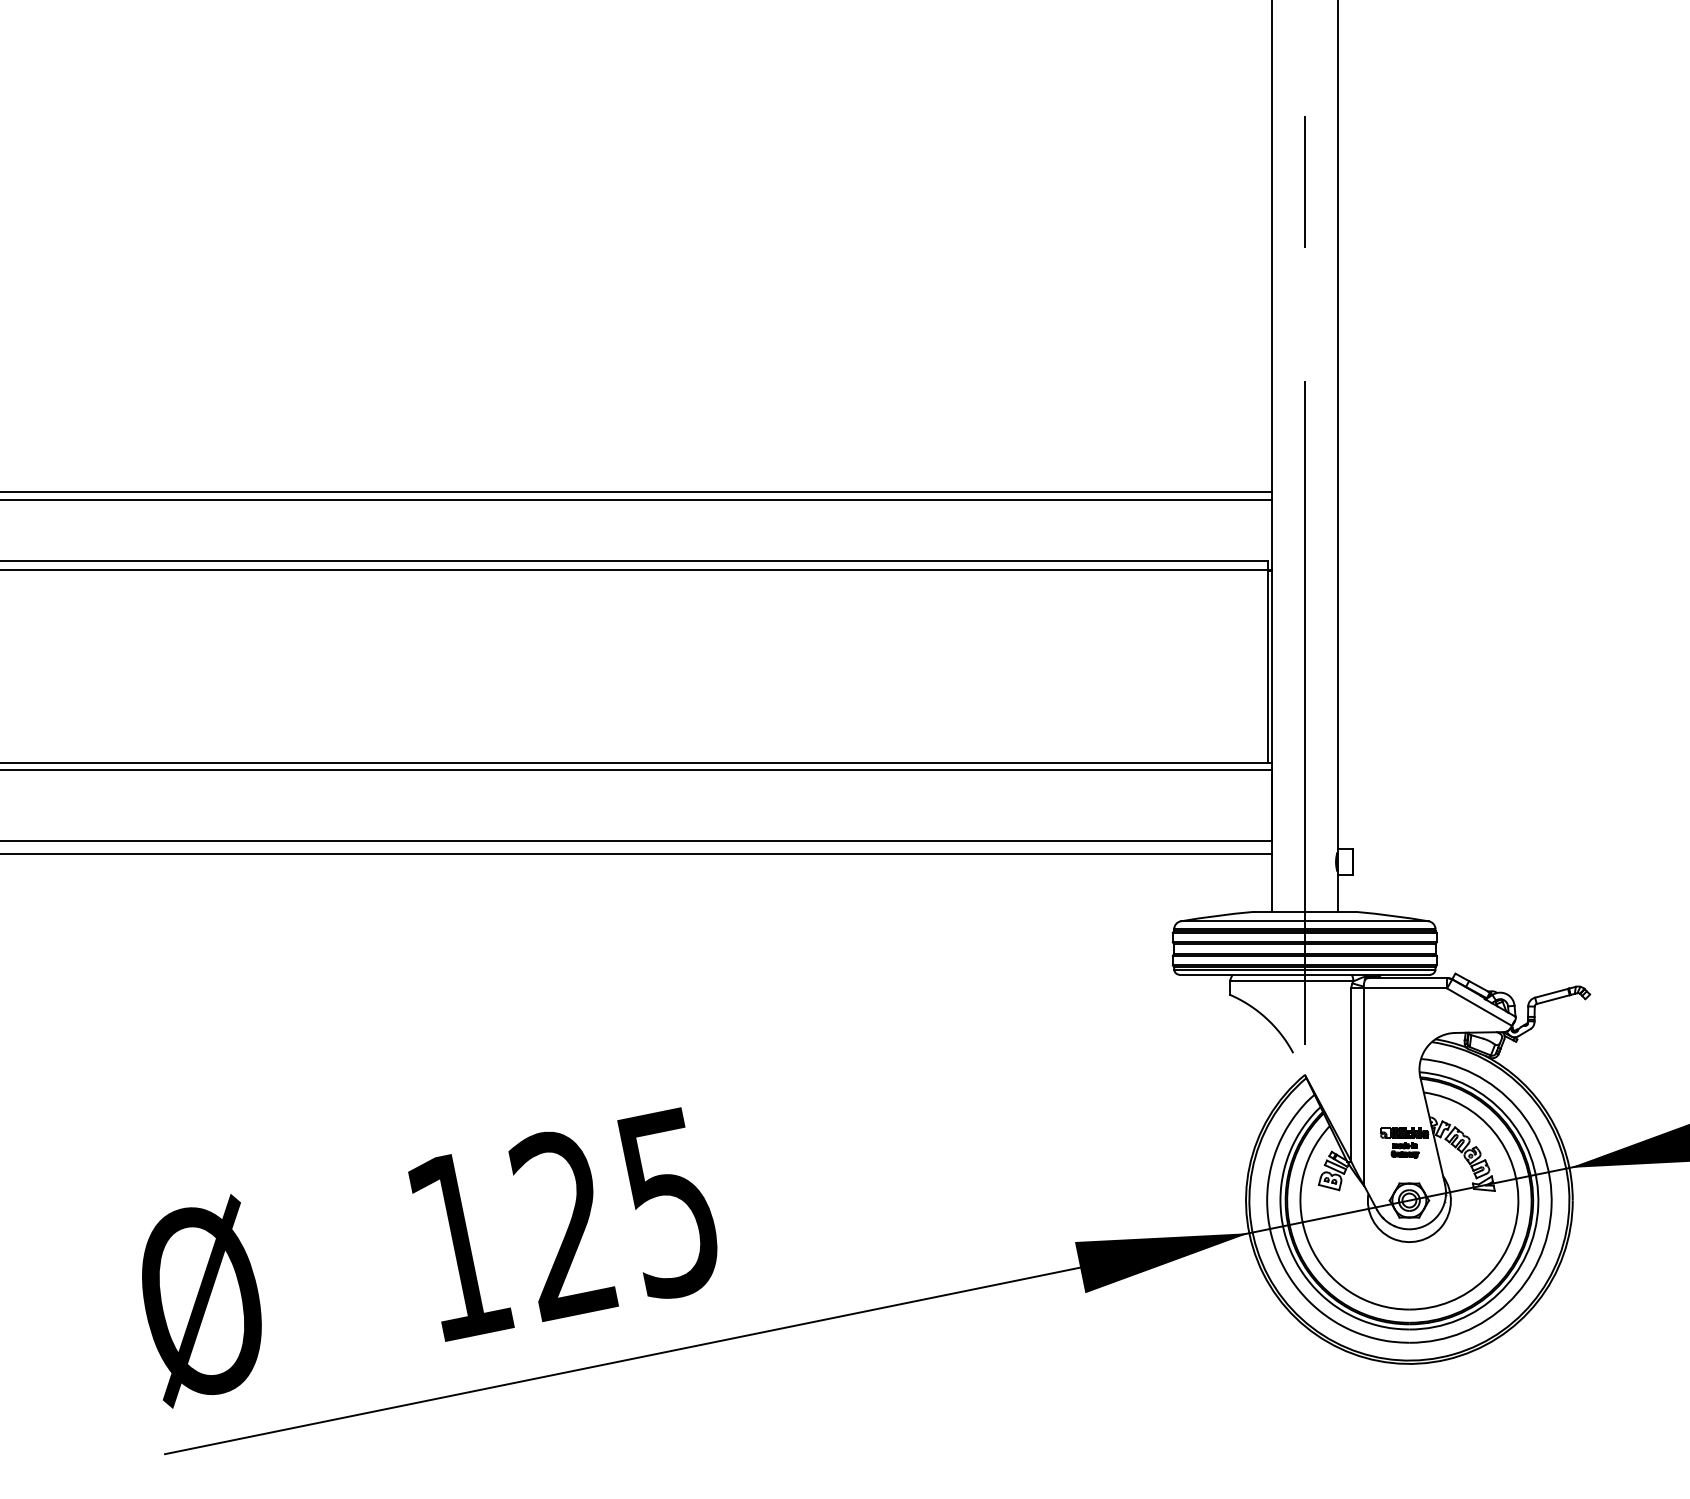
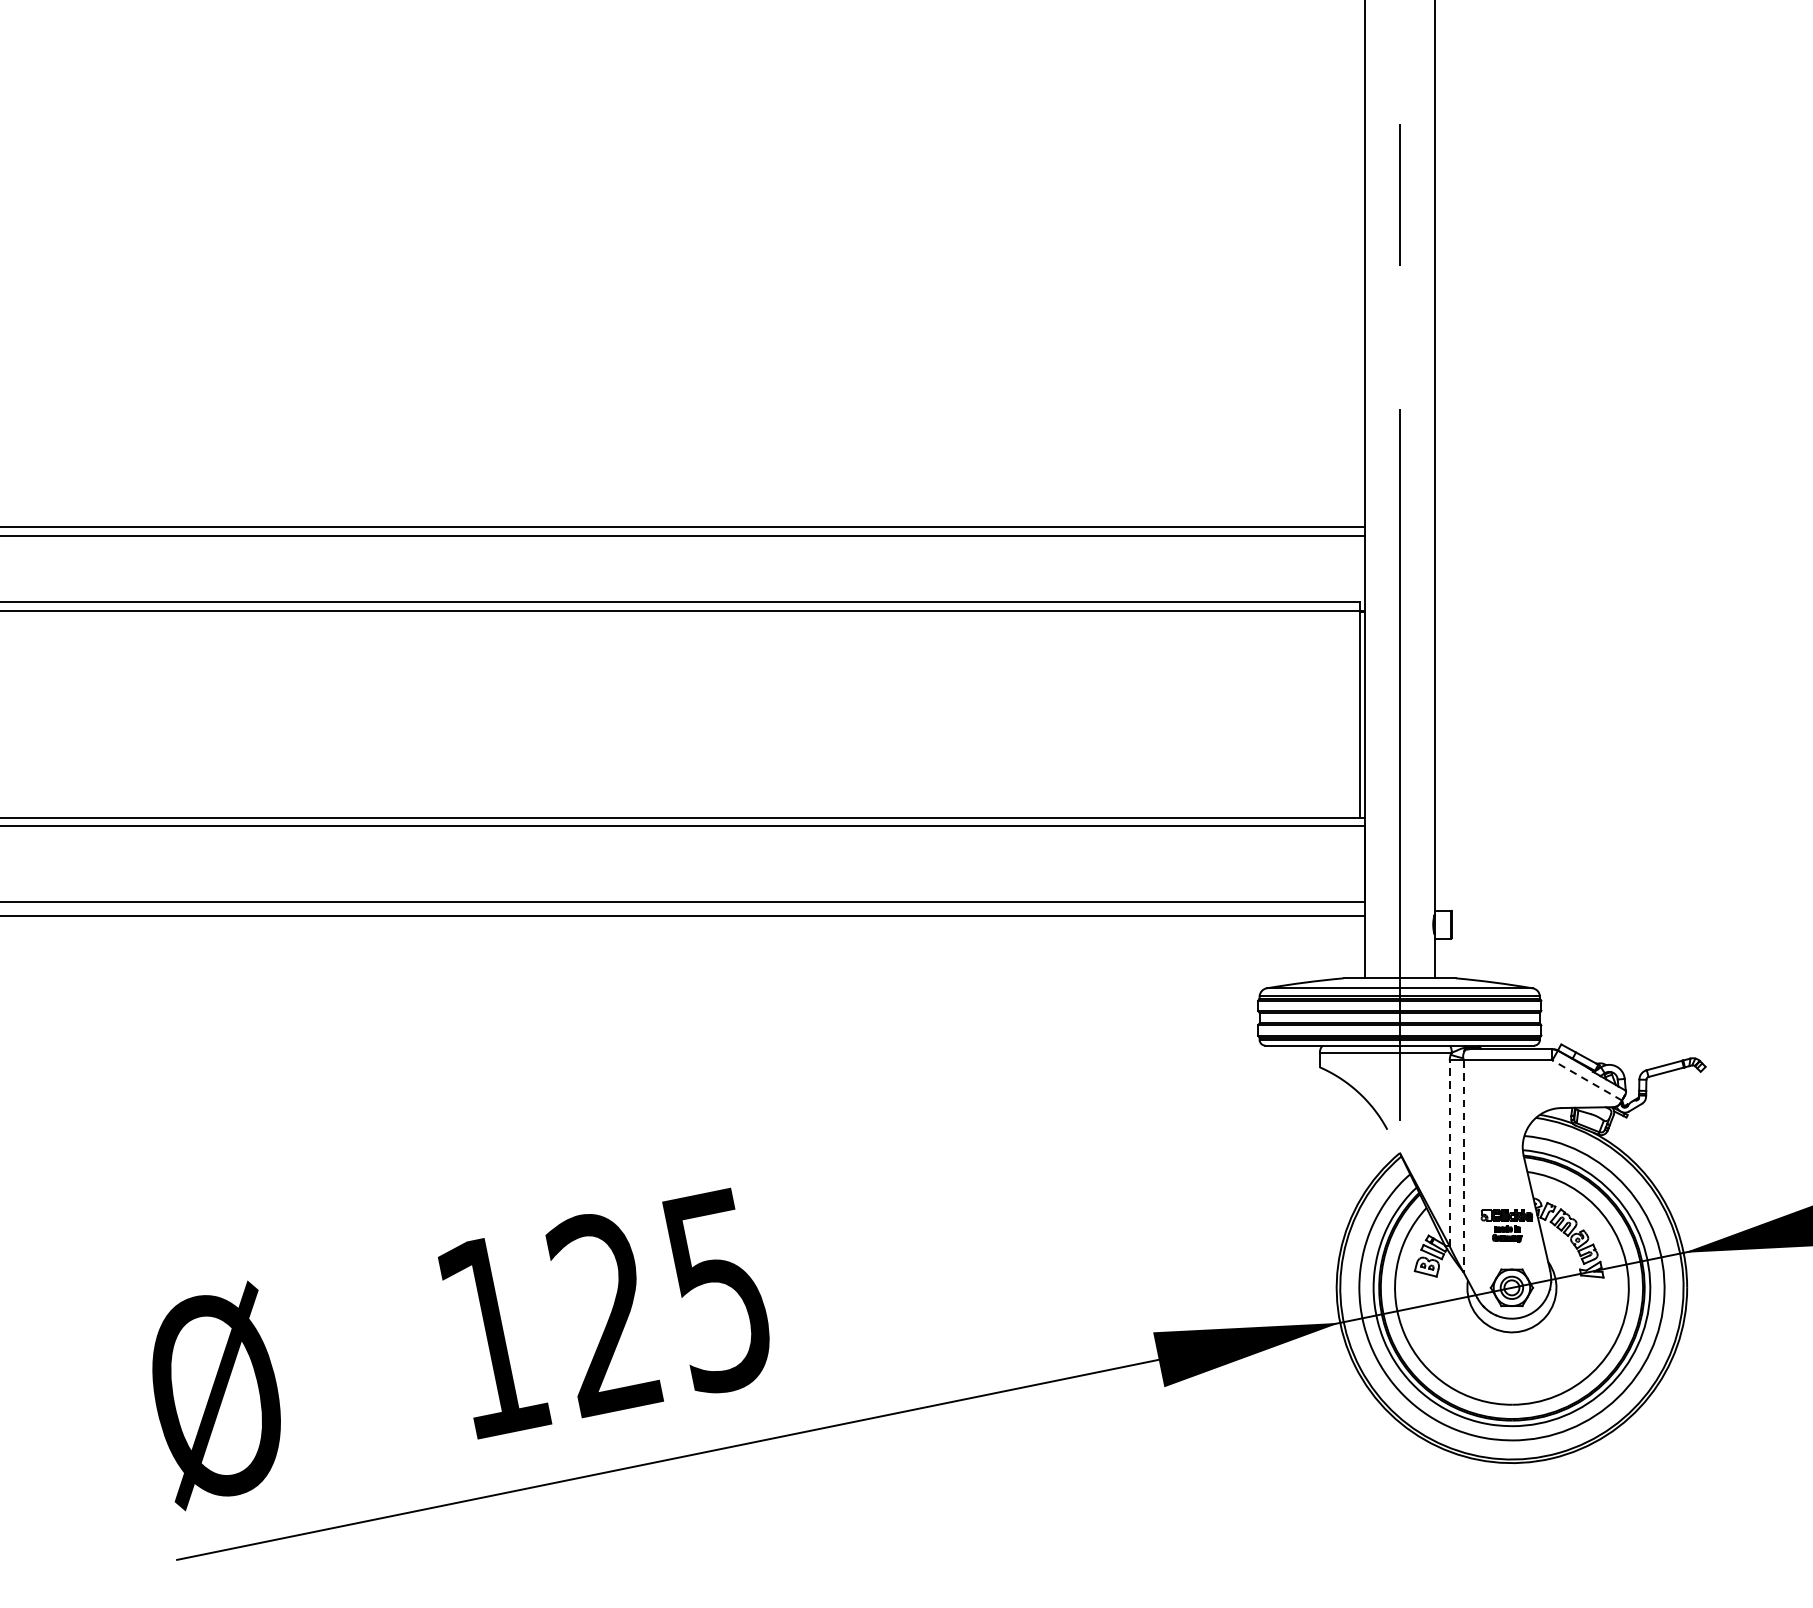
line: (1479, 1006) -> (1587, 1079), solid -> dashed
line: (1351, 1075) -> (1449, 1153), solid -> dashed
line: (1364, 1087) -> (1463, 1166), solid -> dashed

